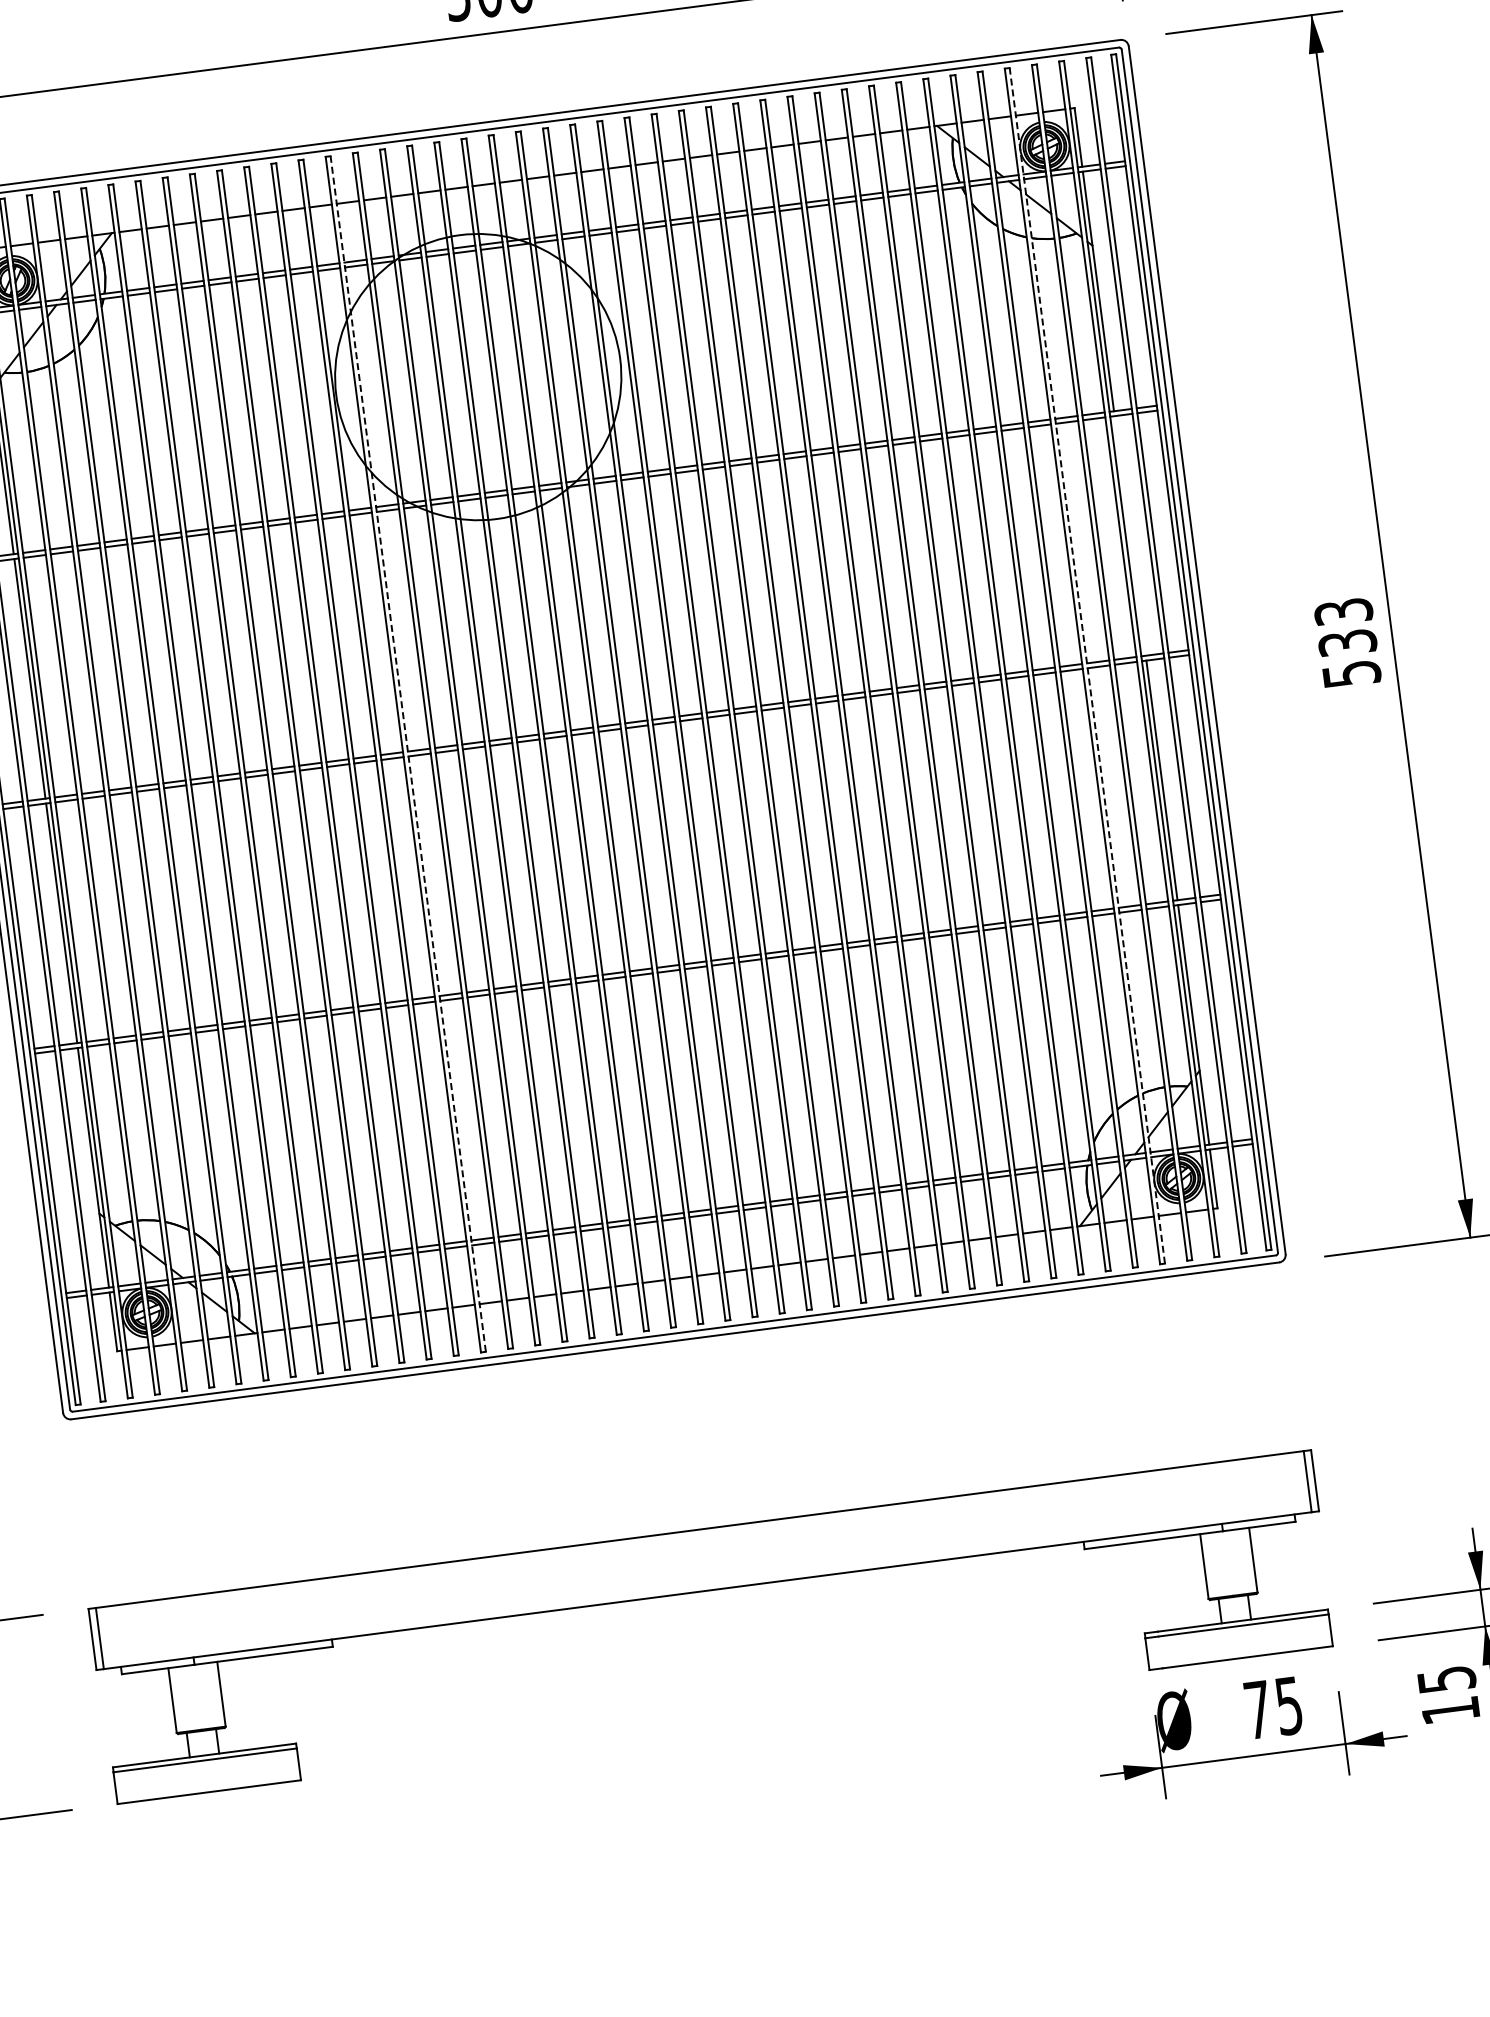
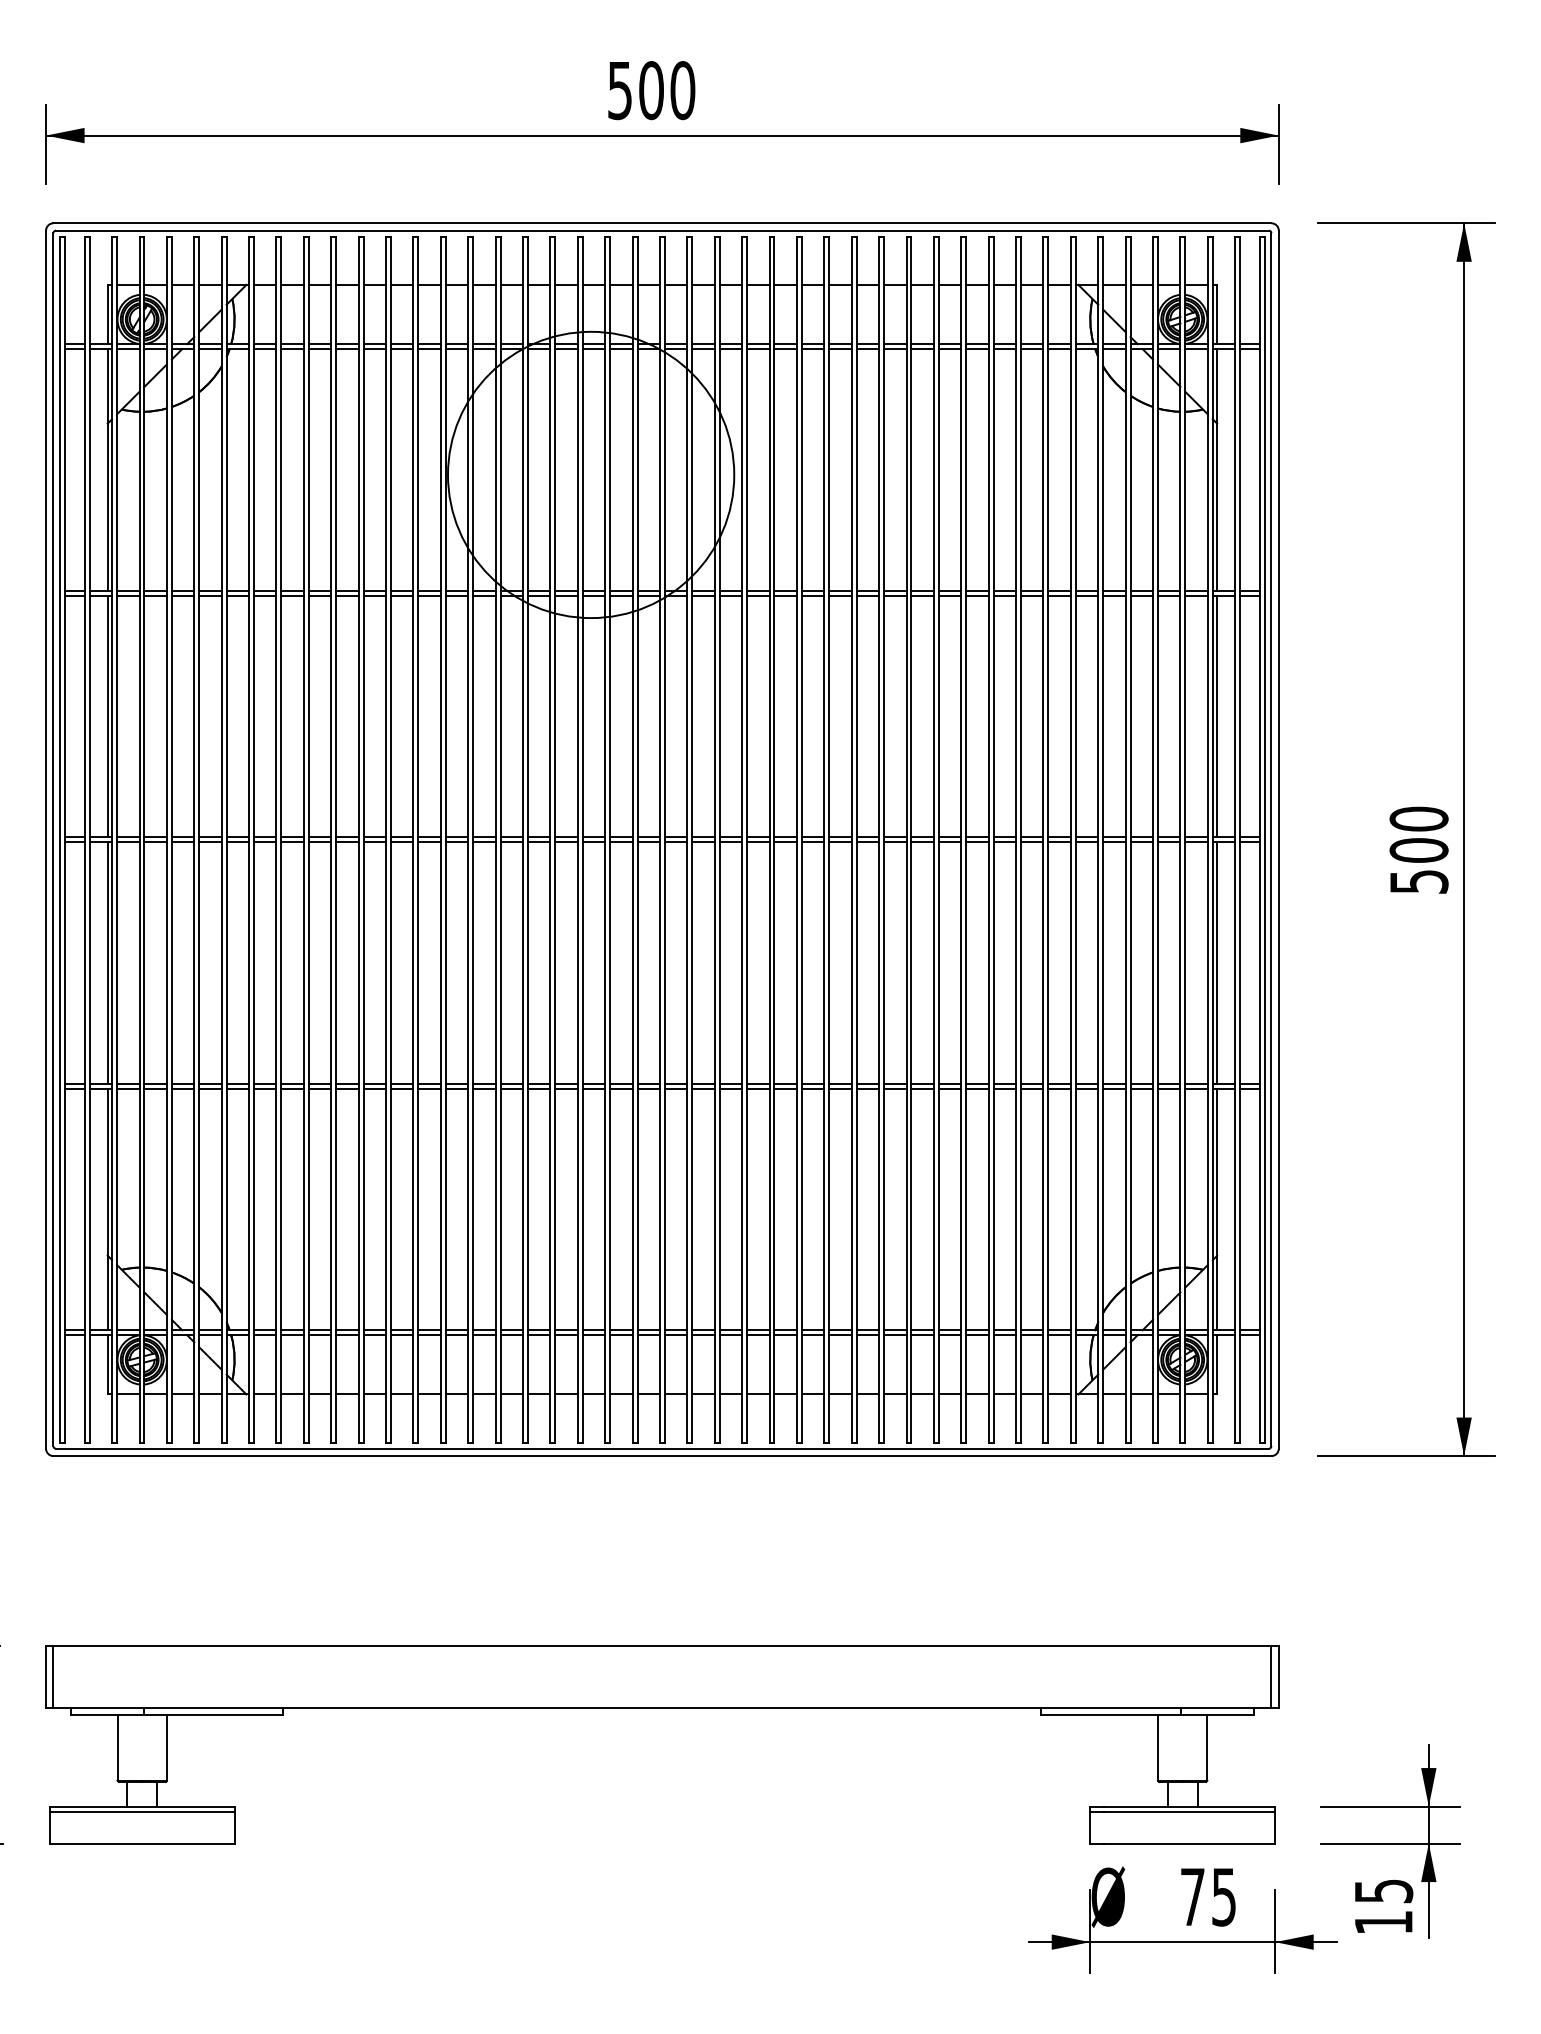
line: (1130, 535) -> (1217, 716), added
text: (1345, 627) -> (1418, 834), 533 -> 500
line: (1086, 665) -> (1157, 839), dashed -> solid
line: (408, 753) -> (473, 839), dashed -> solid

